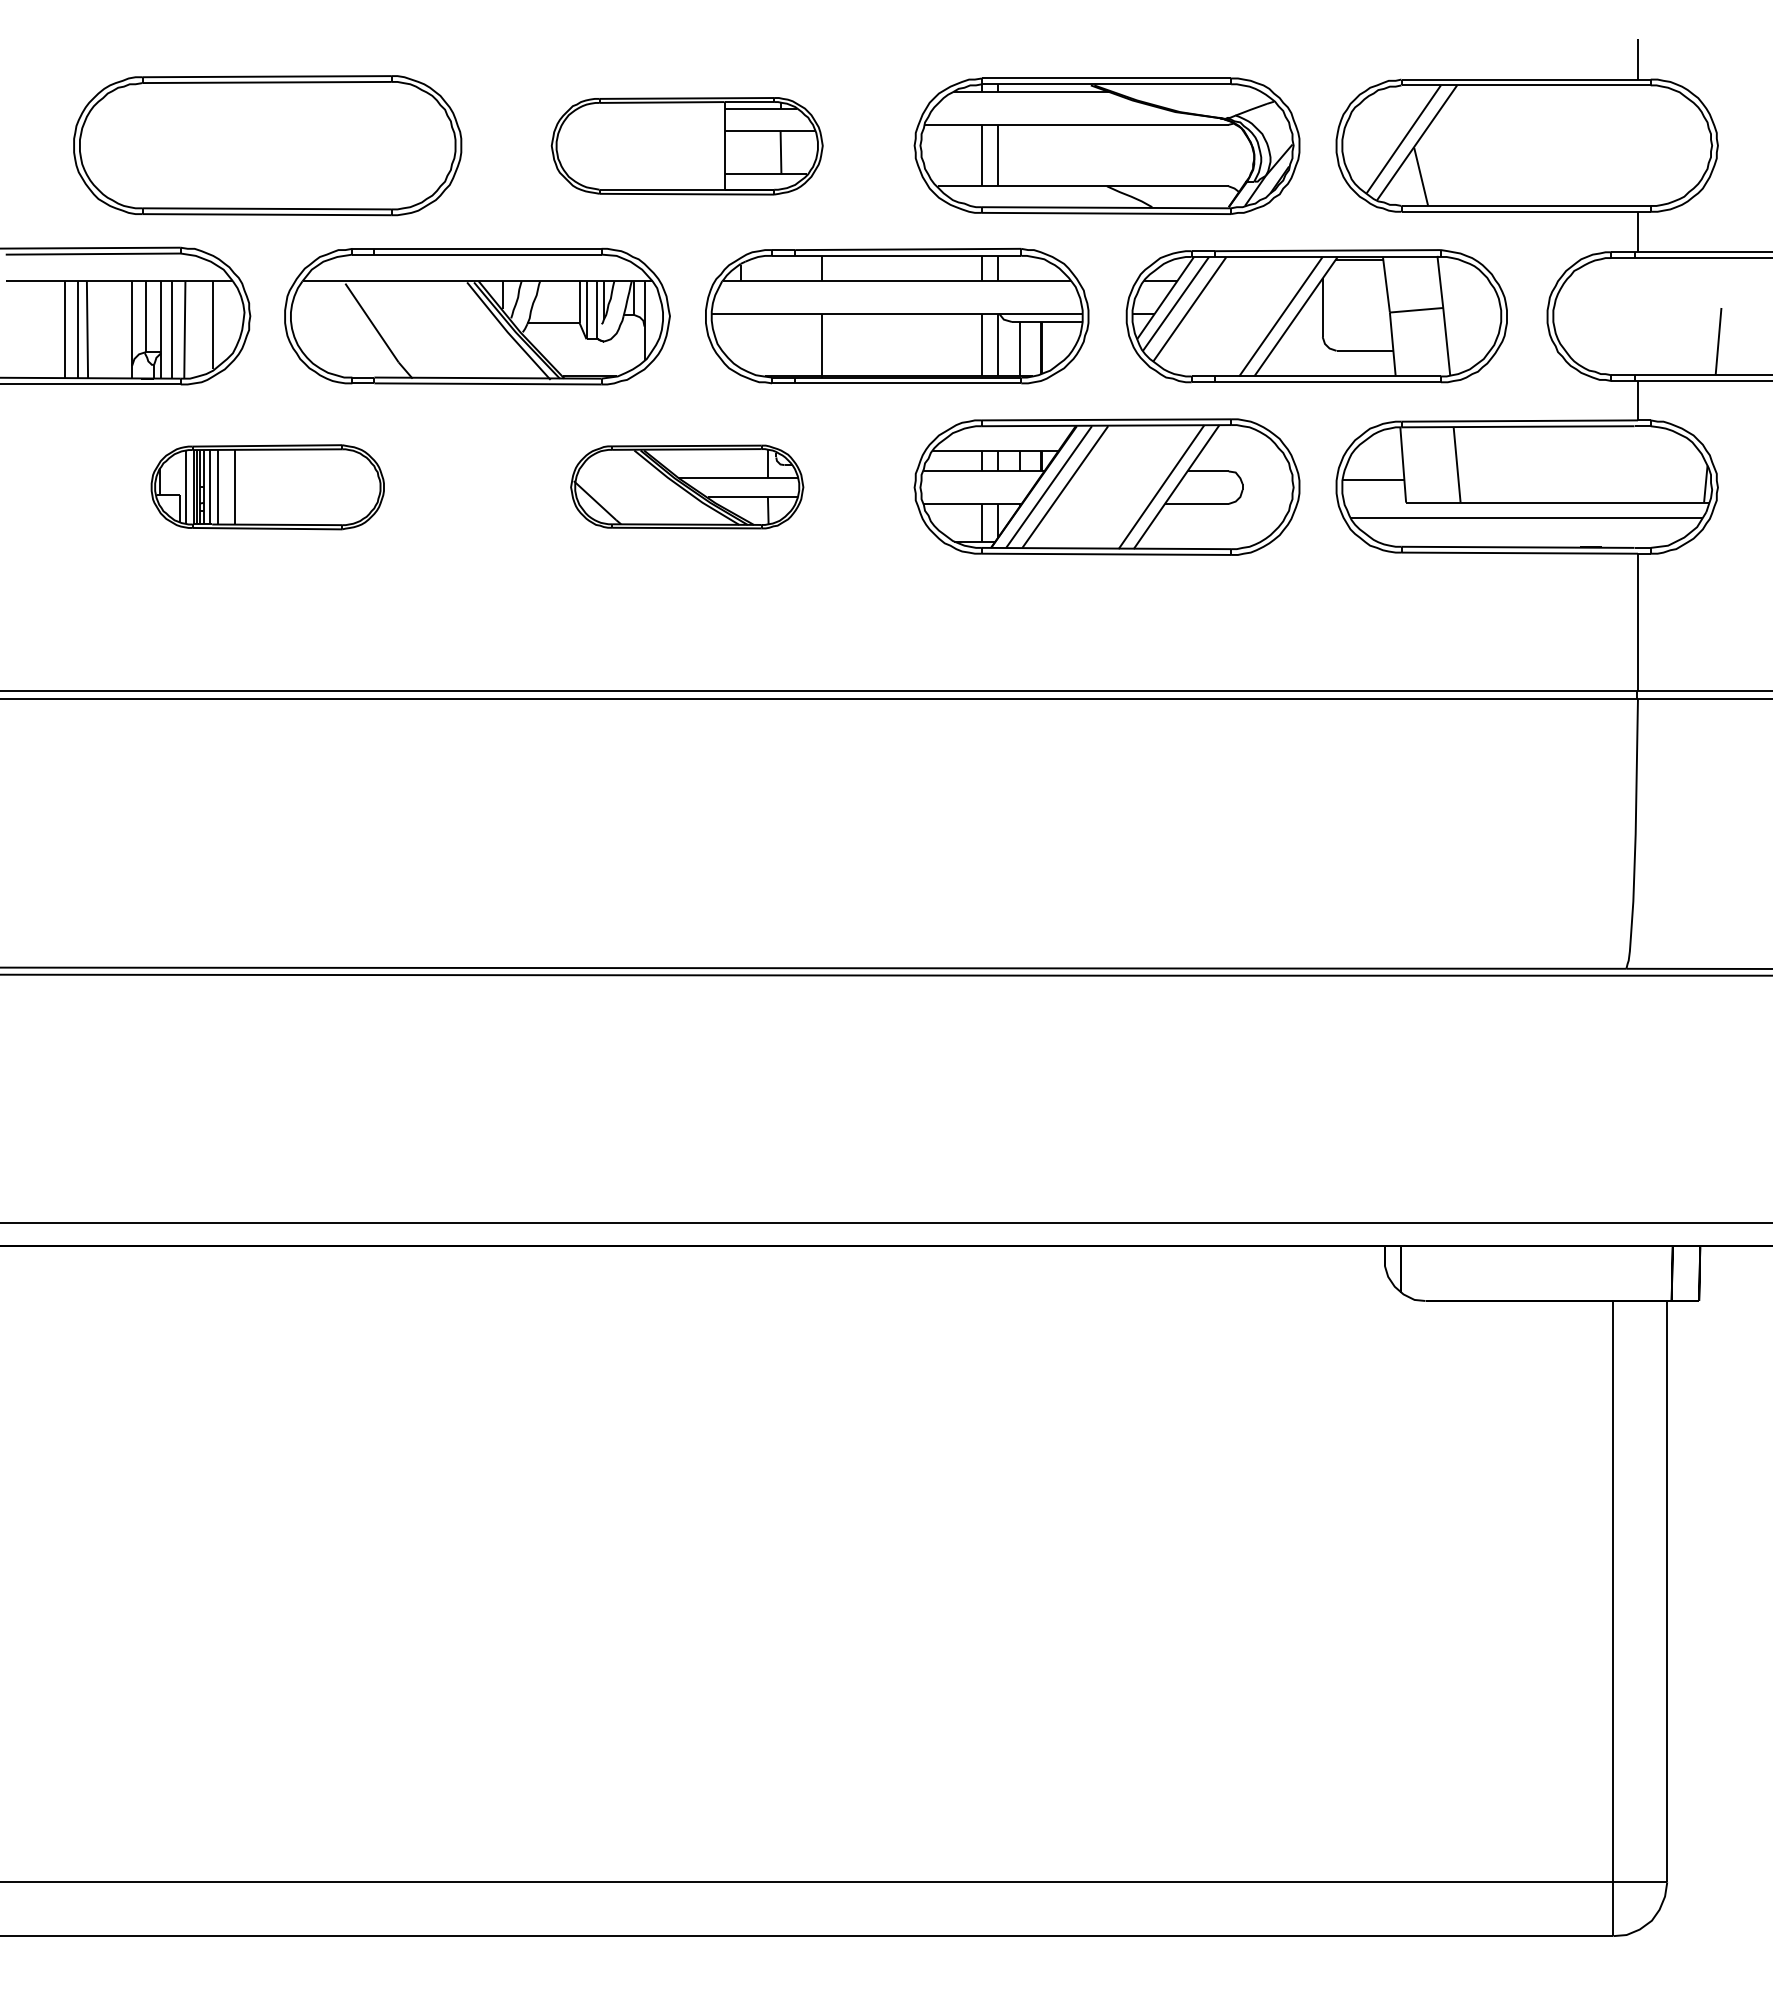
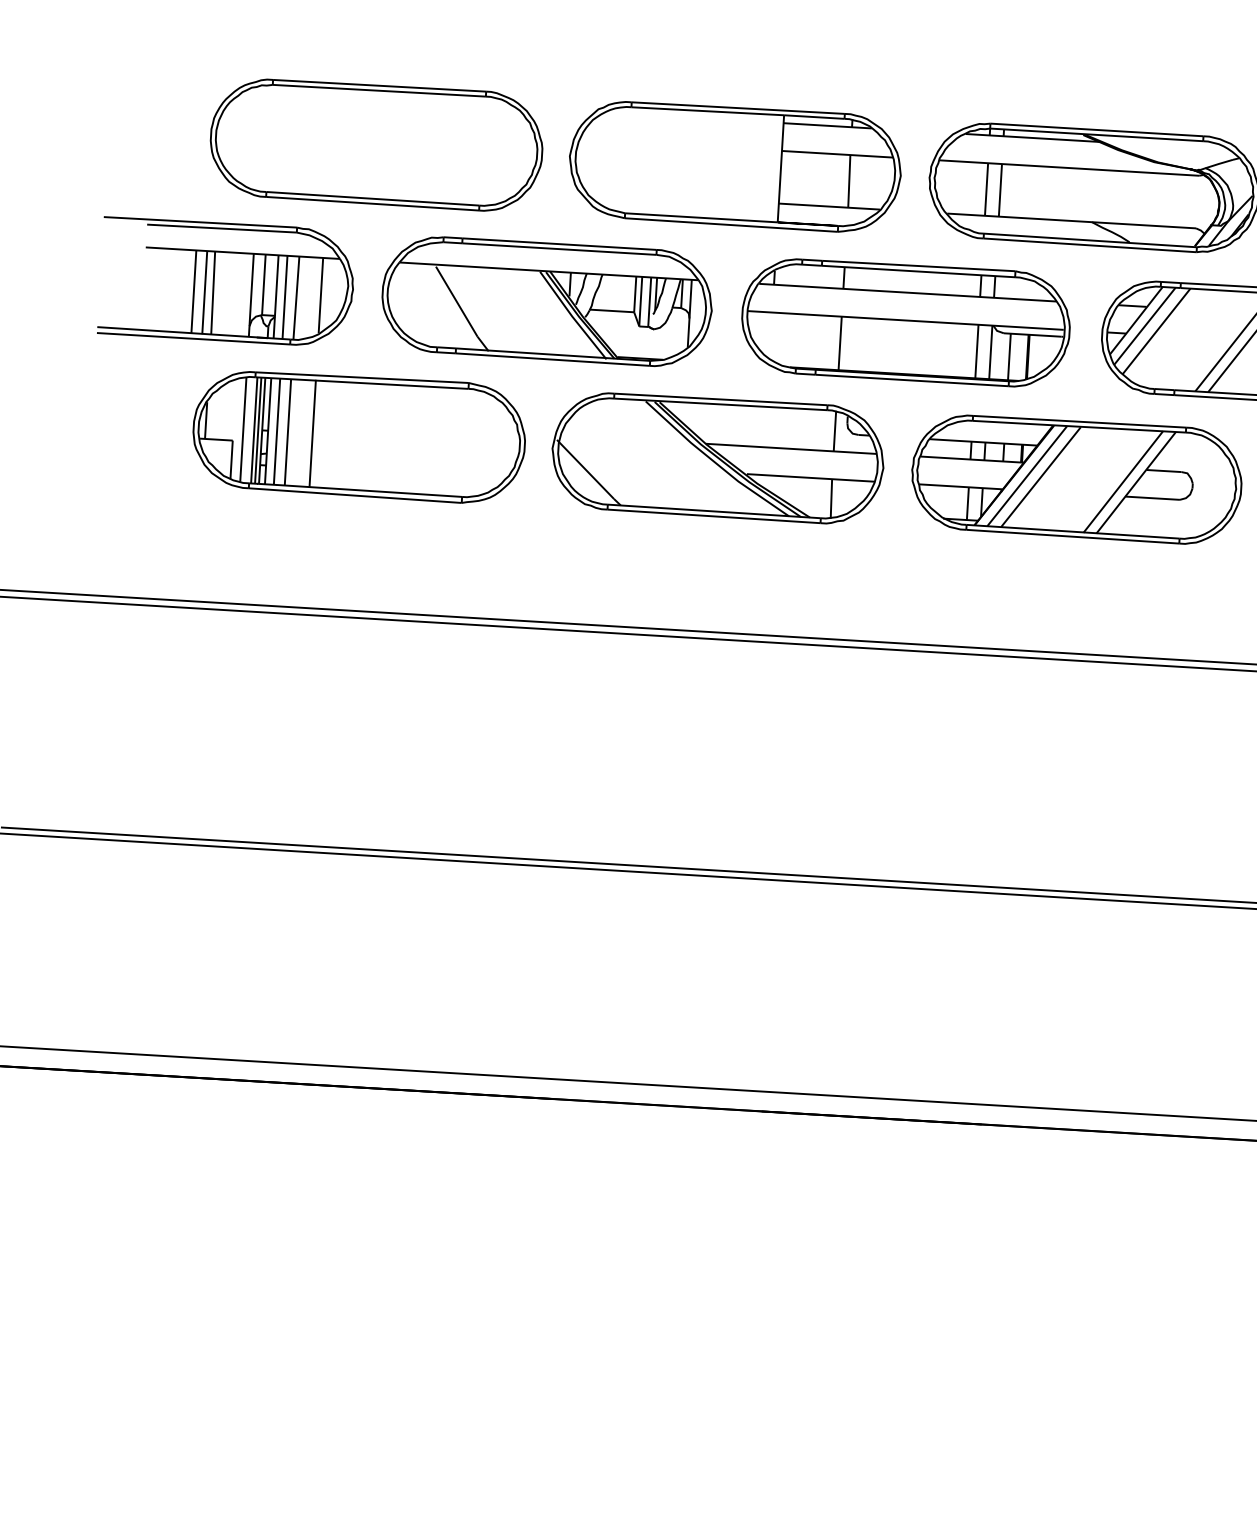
part: (686, 146) -> (734, 166), size x1.43
part: (686, 486) -> (717, 457), size x1.67
part: (267, 487) -> (359, 436), size x1.67

